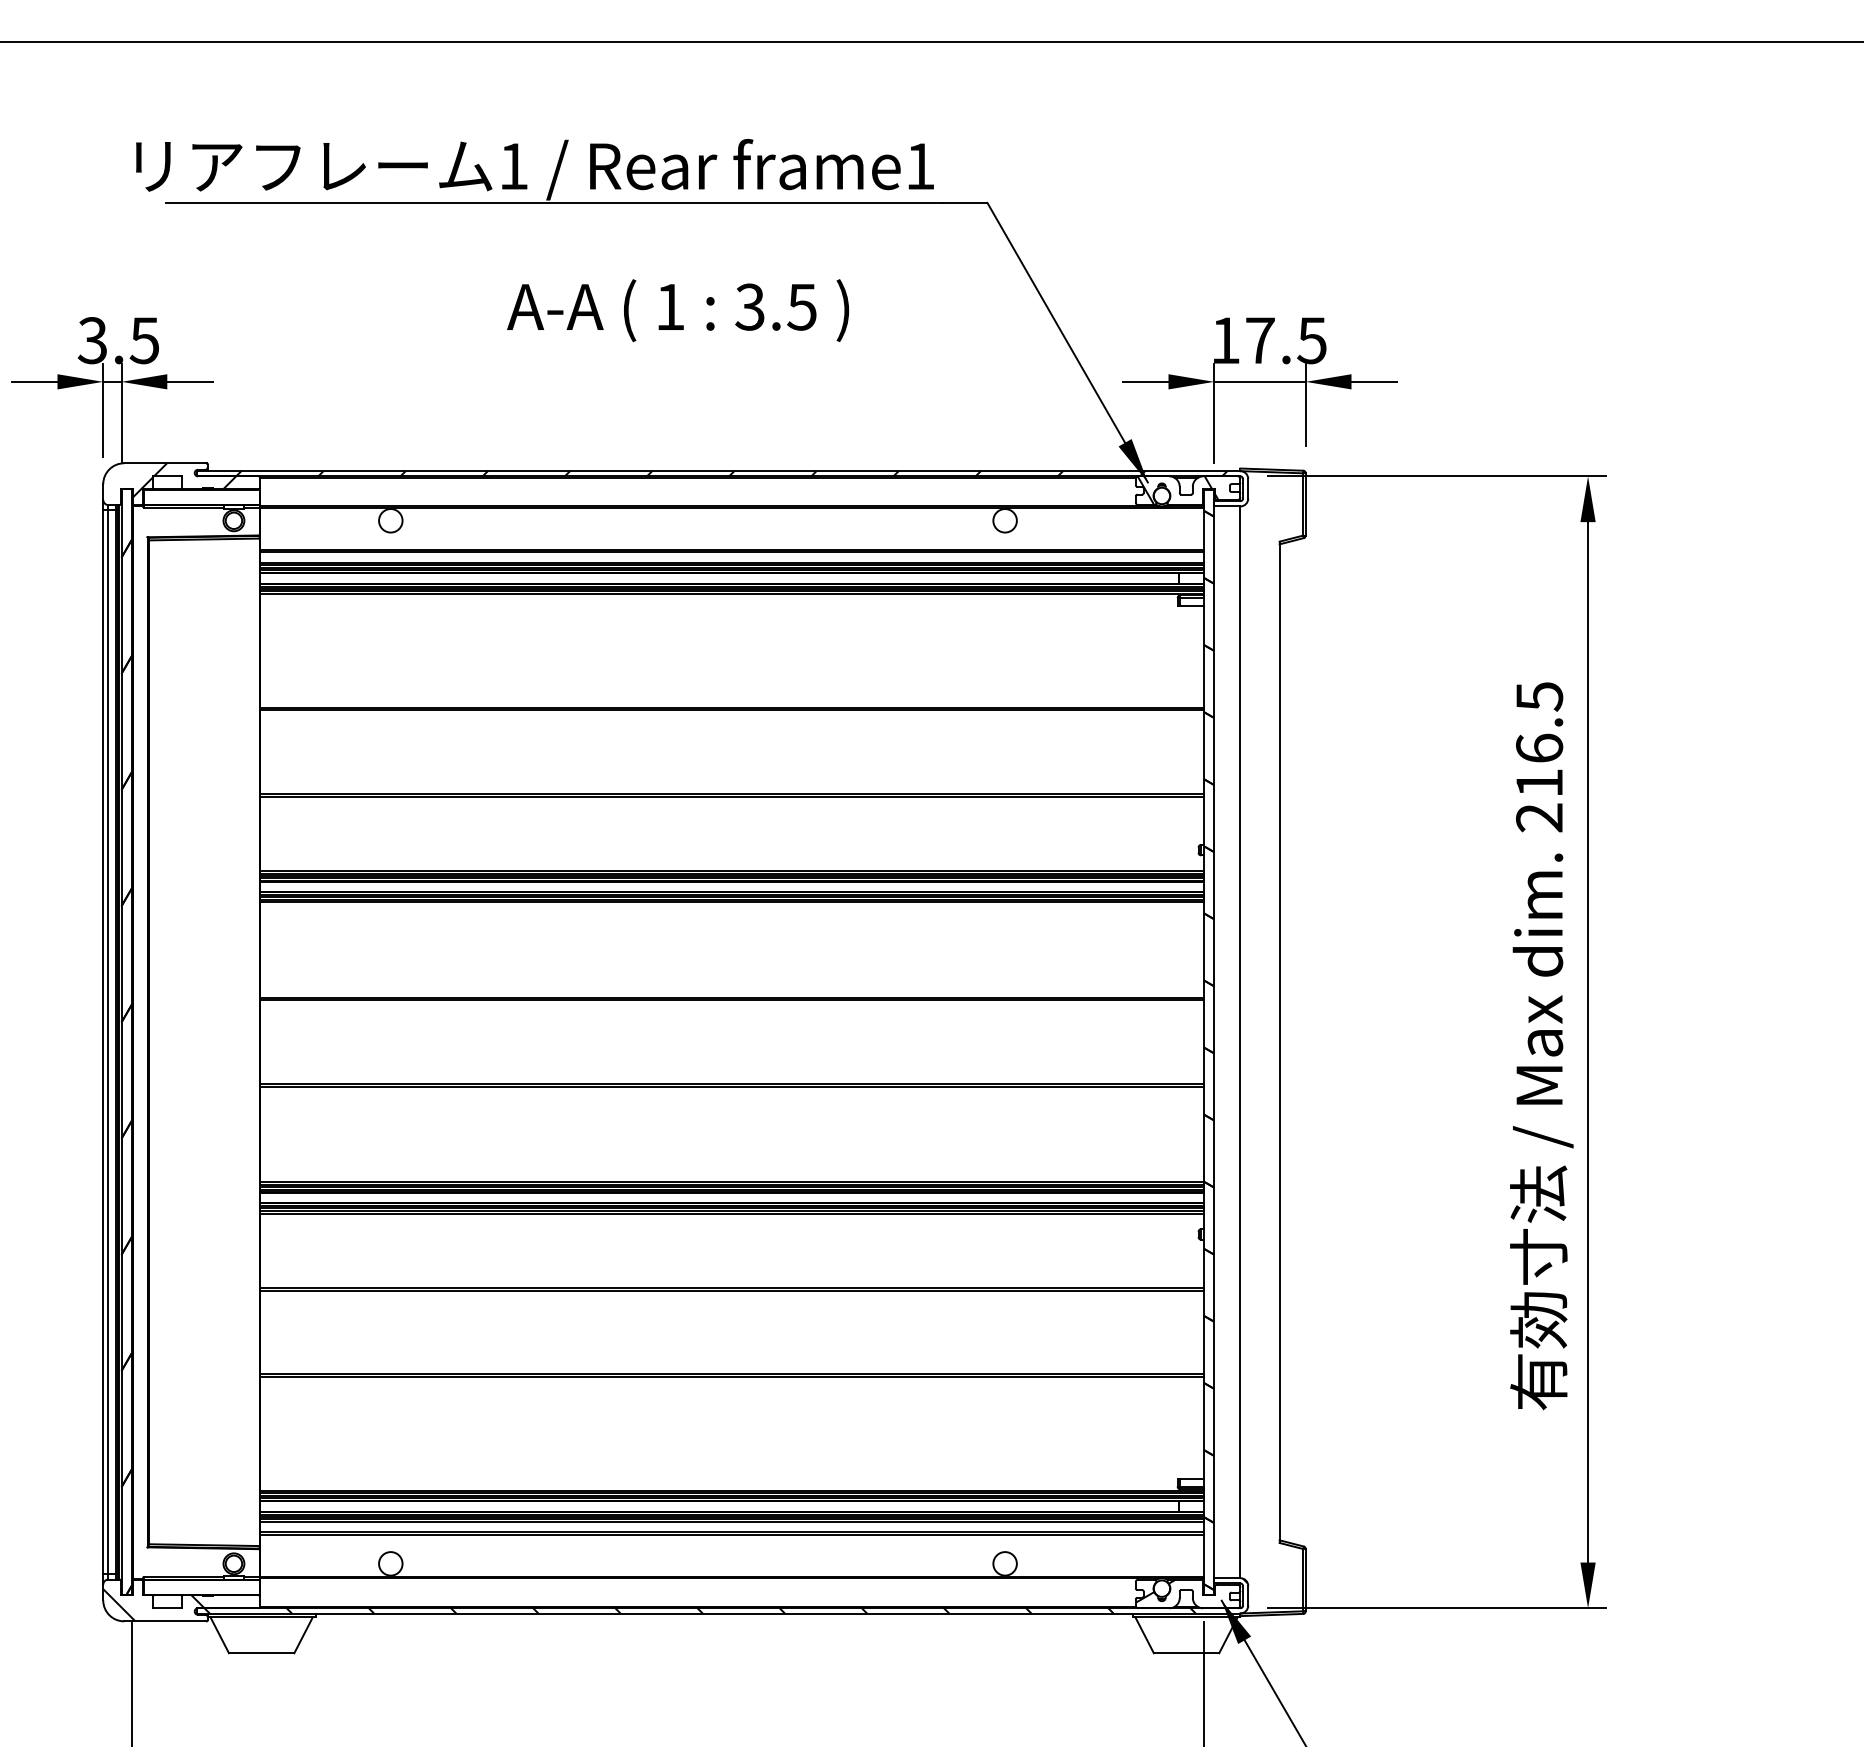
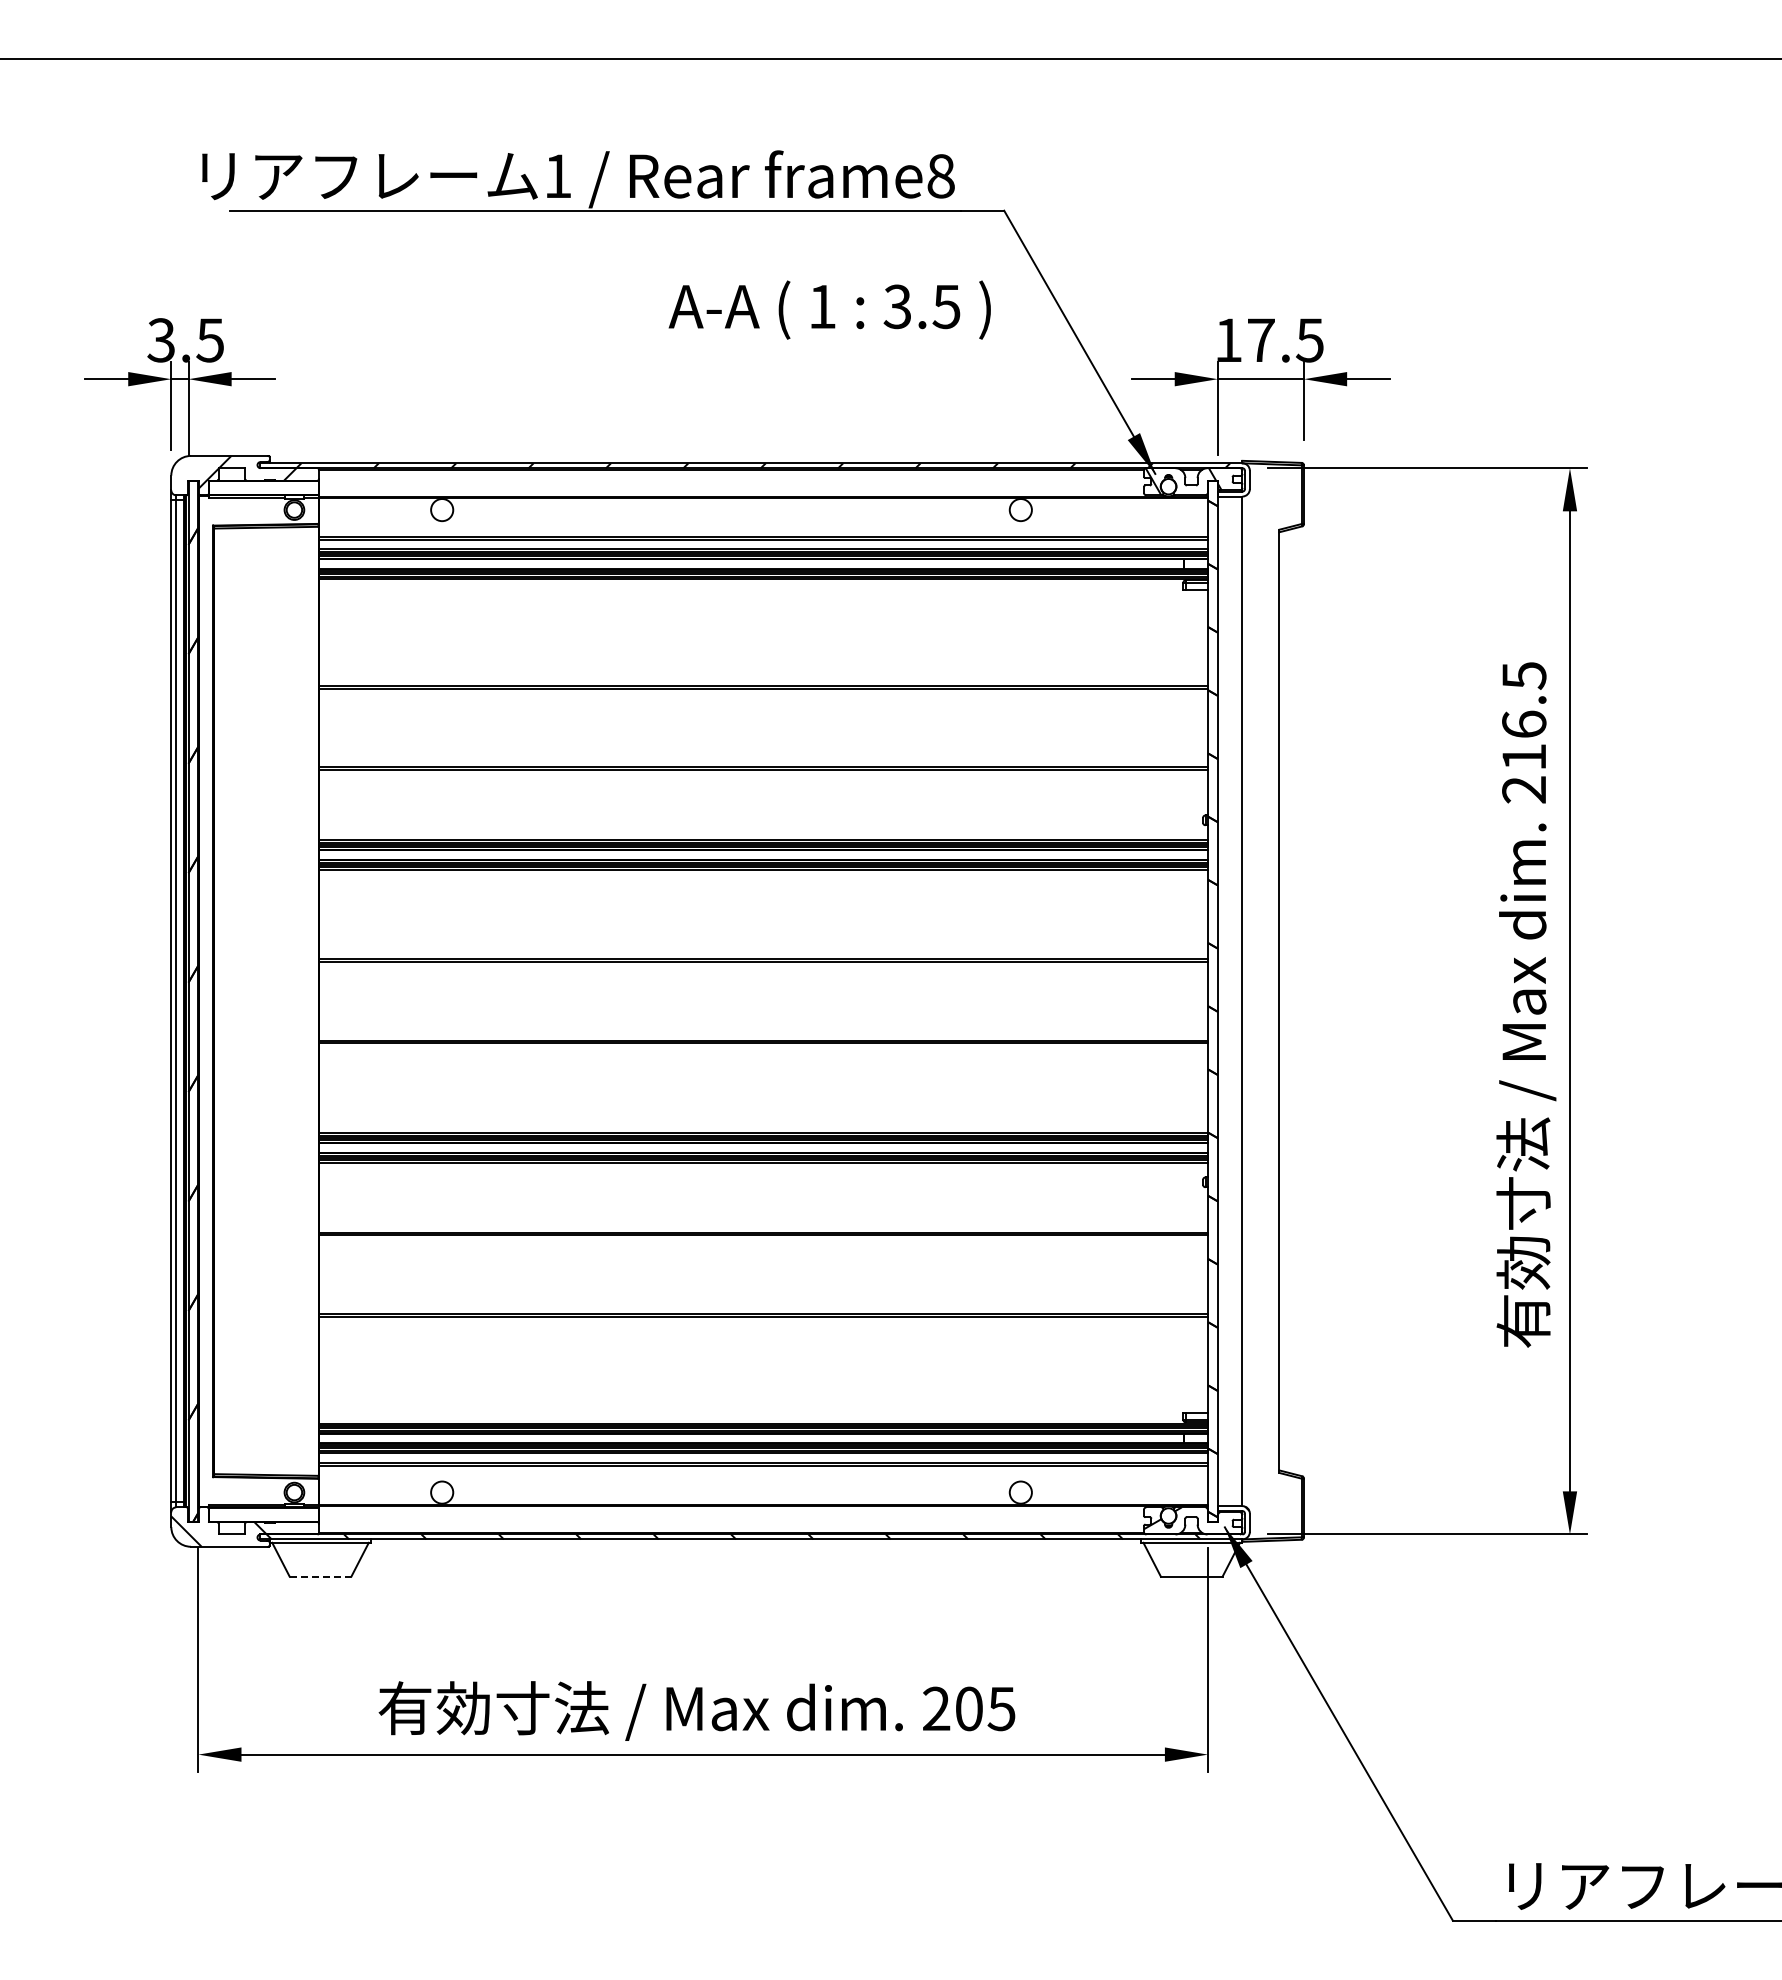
text: (919, 166) -> (940, 176), frame1 -> frame8
text: (677, 309) -> (829, 309), moved
line: (261, 1652) -> (320, 1576), solid -> dashed

